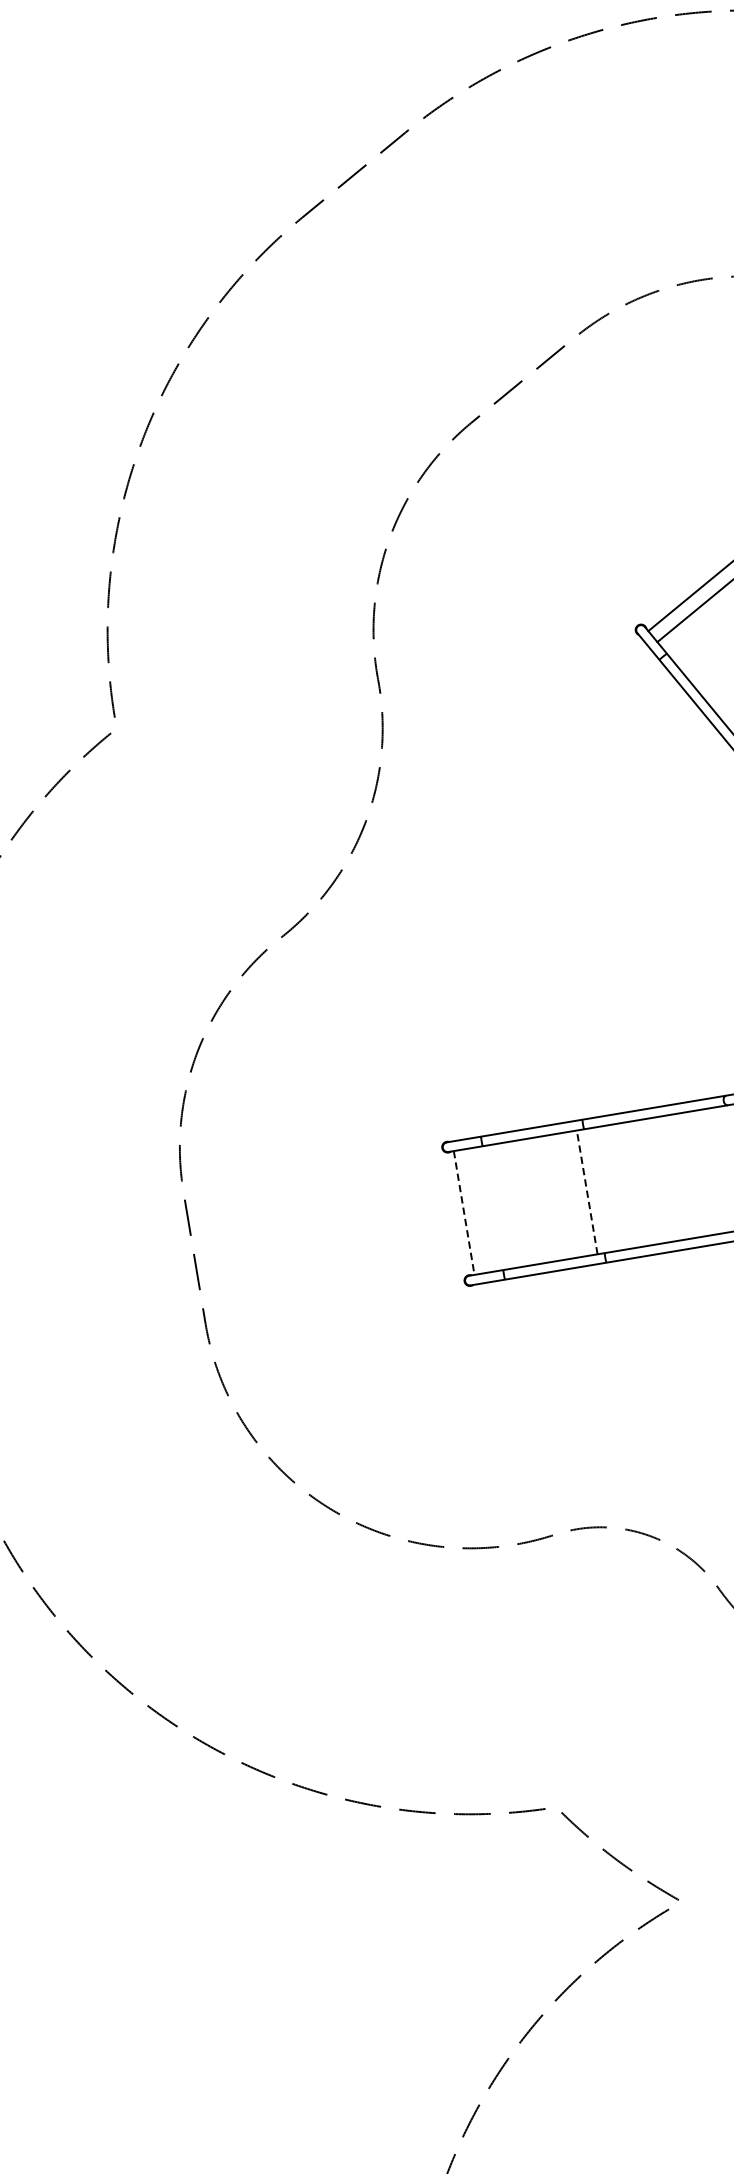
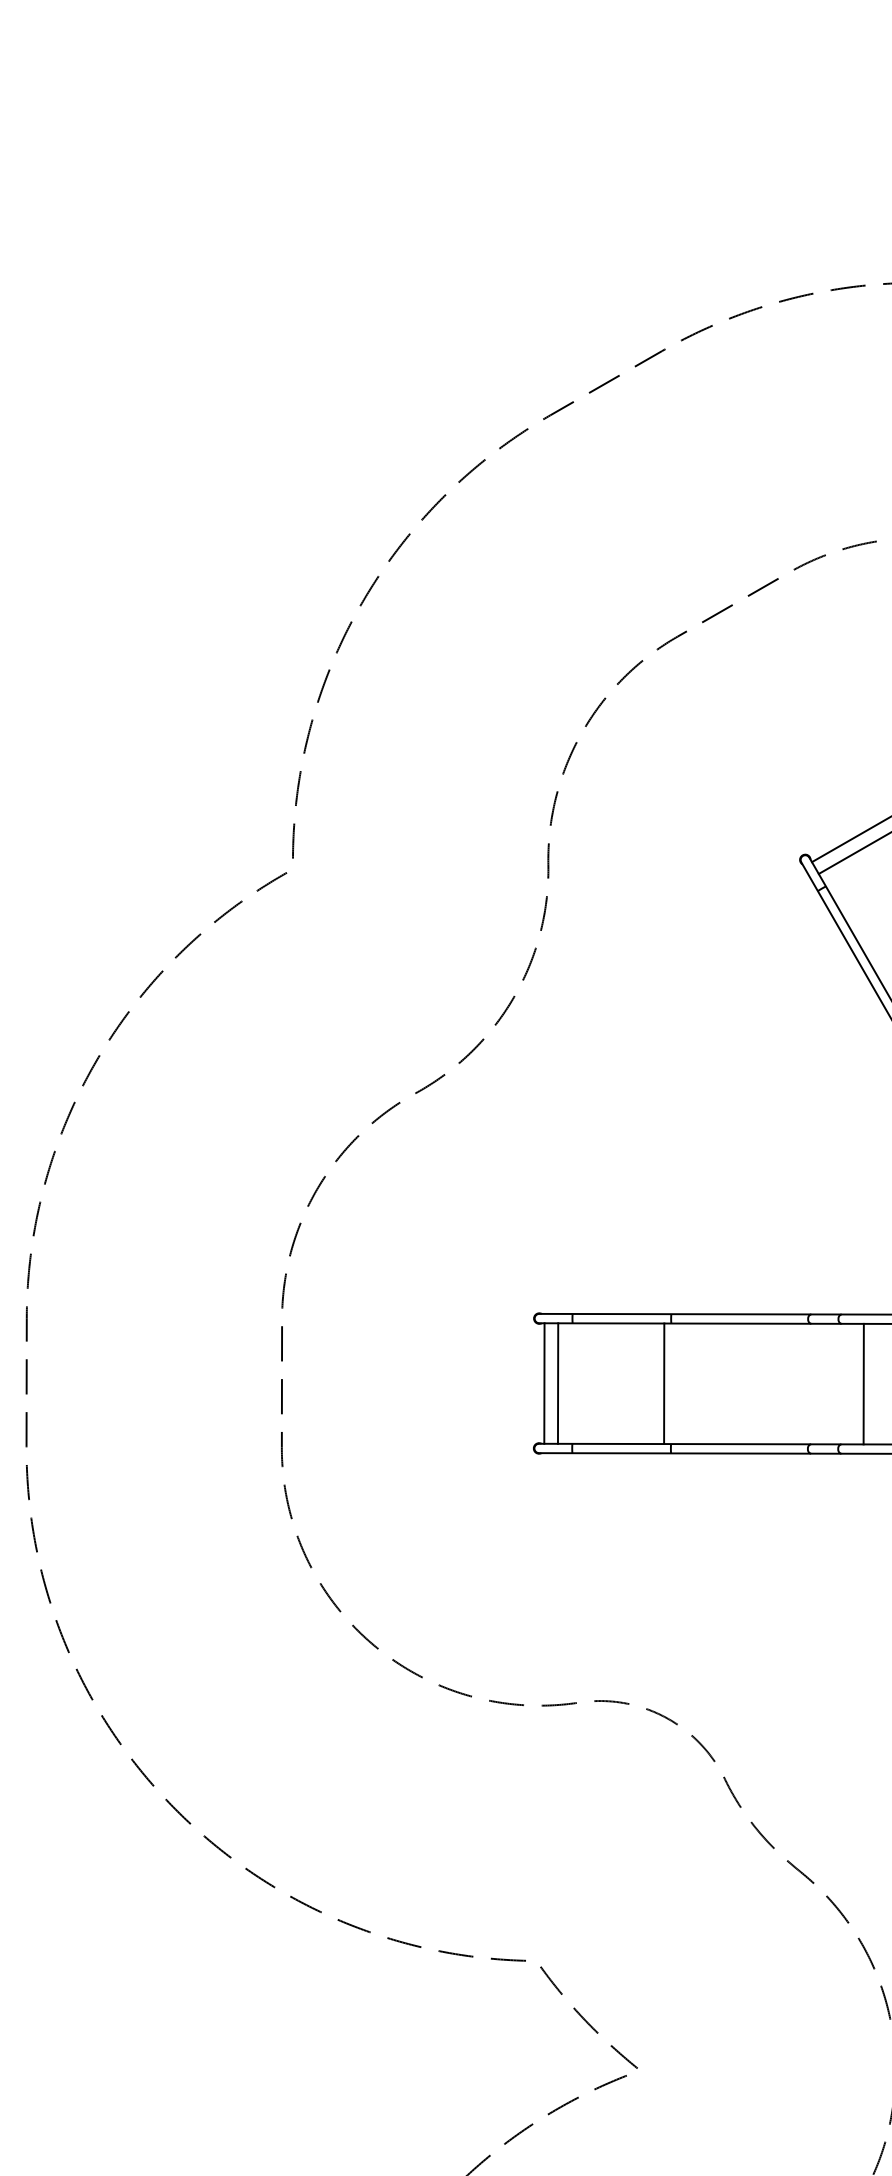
line: (587, 1192) -> (664, 1383), dashed -> solid
line: (477, 1210) -> (557, 1383), added
line: (464, 1213) -> (544, 1384), dashed -> solid

